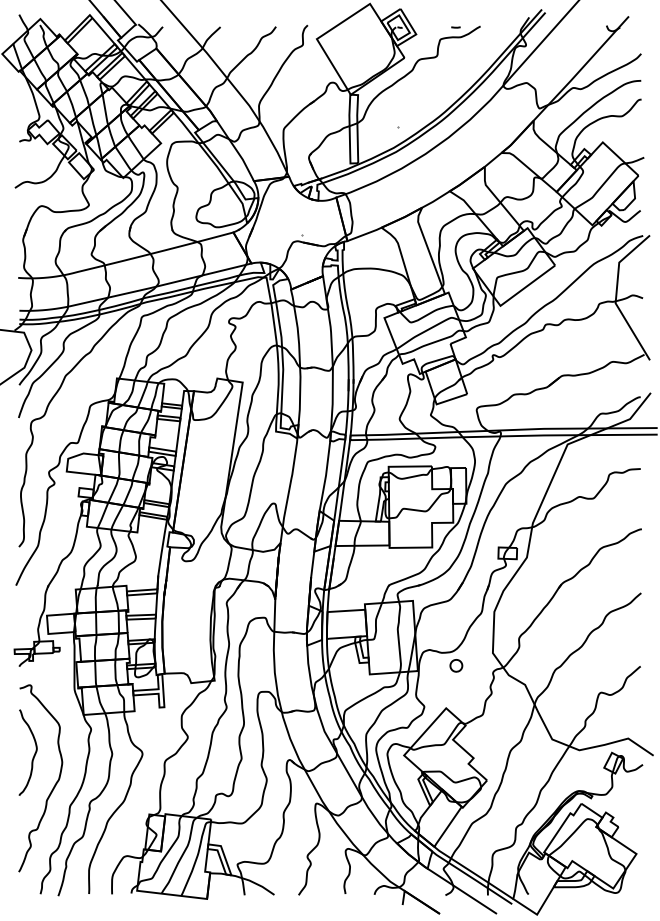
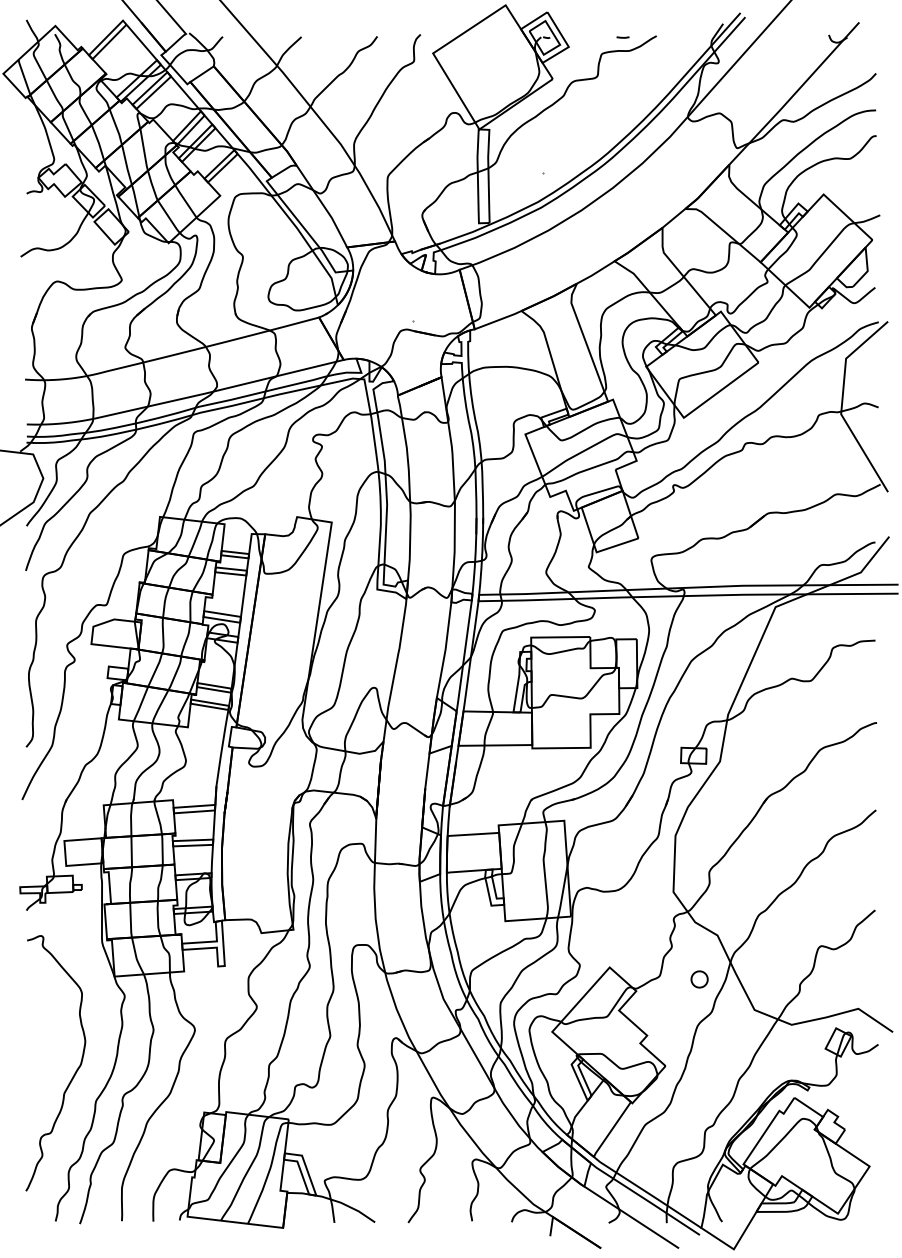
part: (456, 665) -> (699, 979), moved
curve: (33, 755) -> (46, 1031), removed

